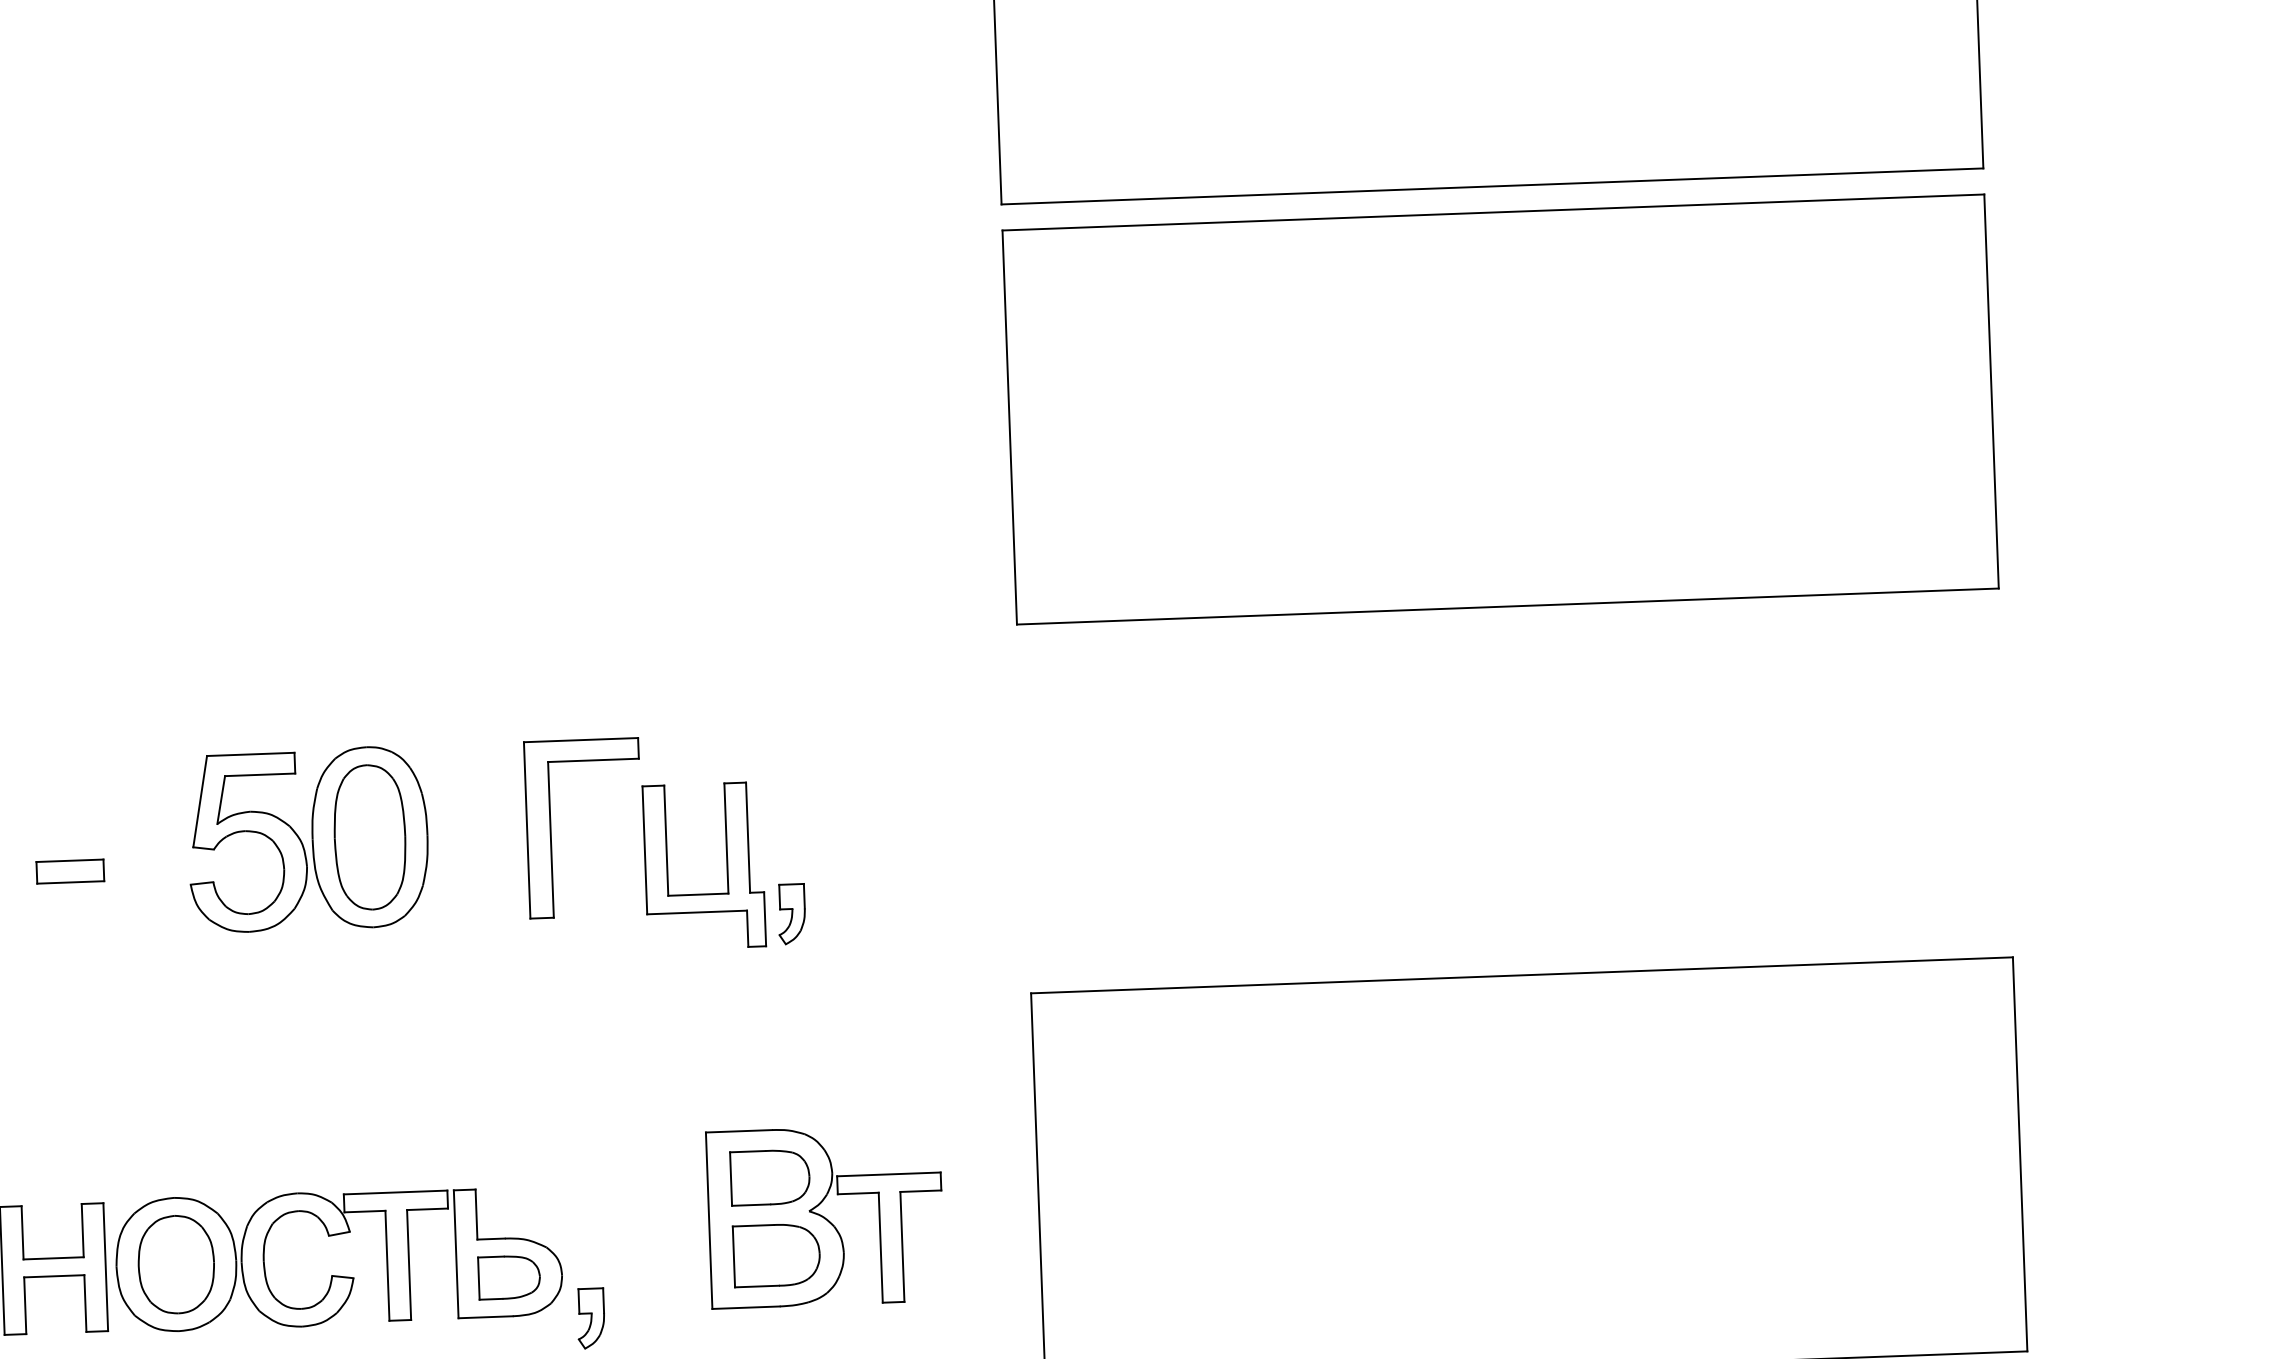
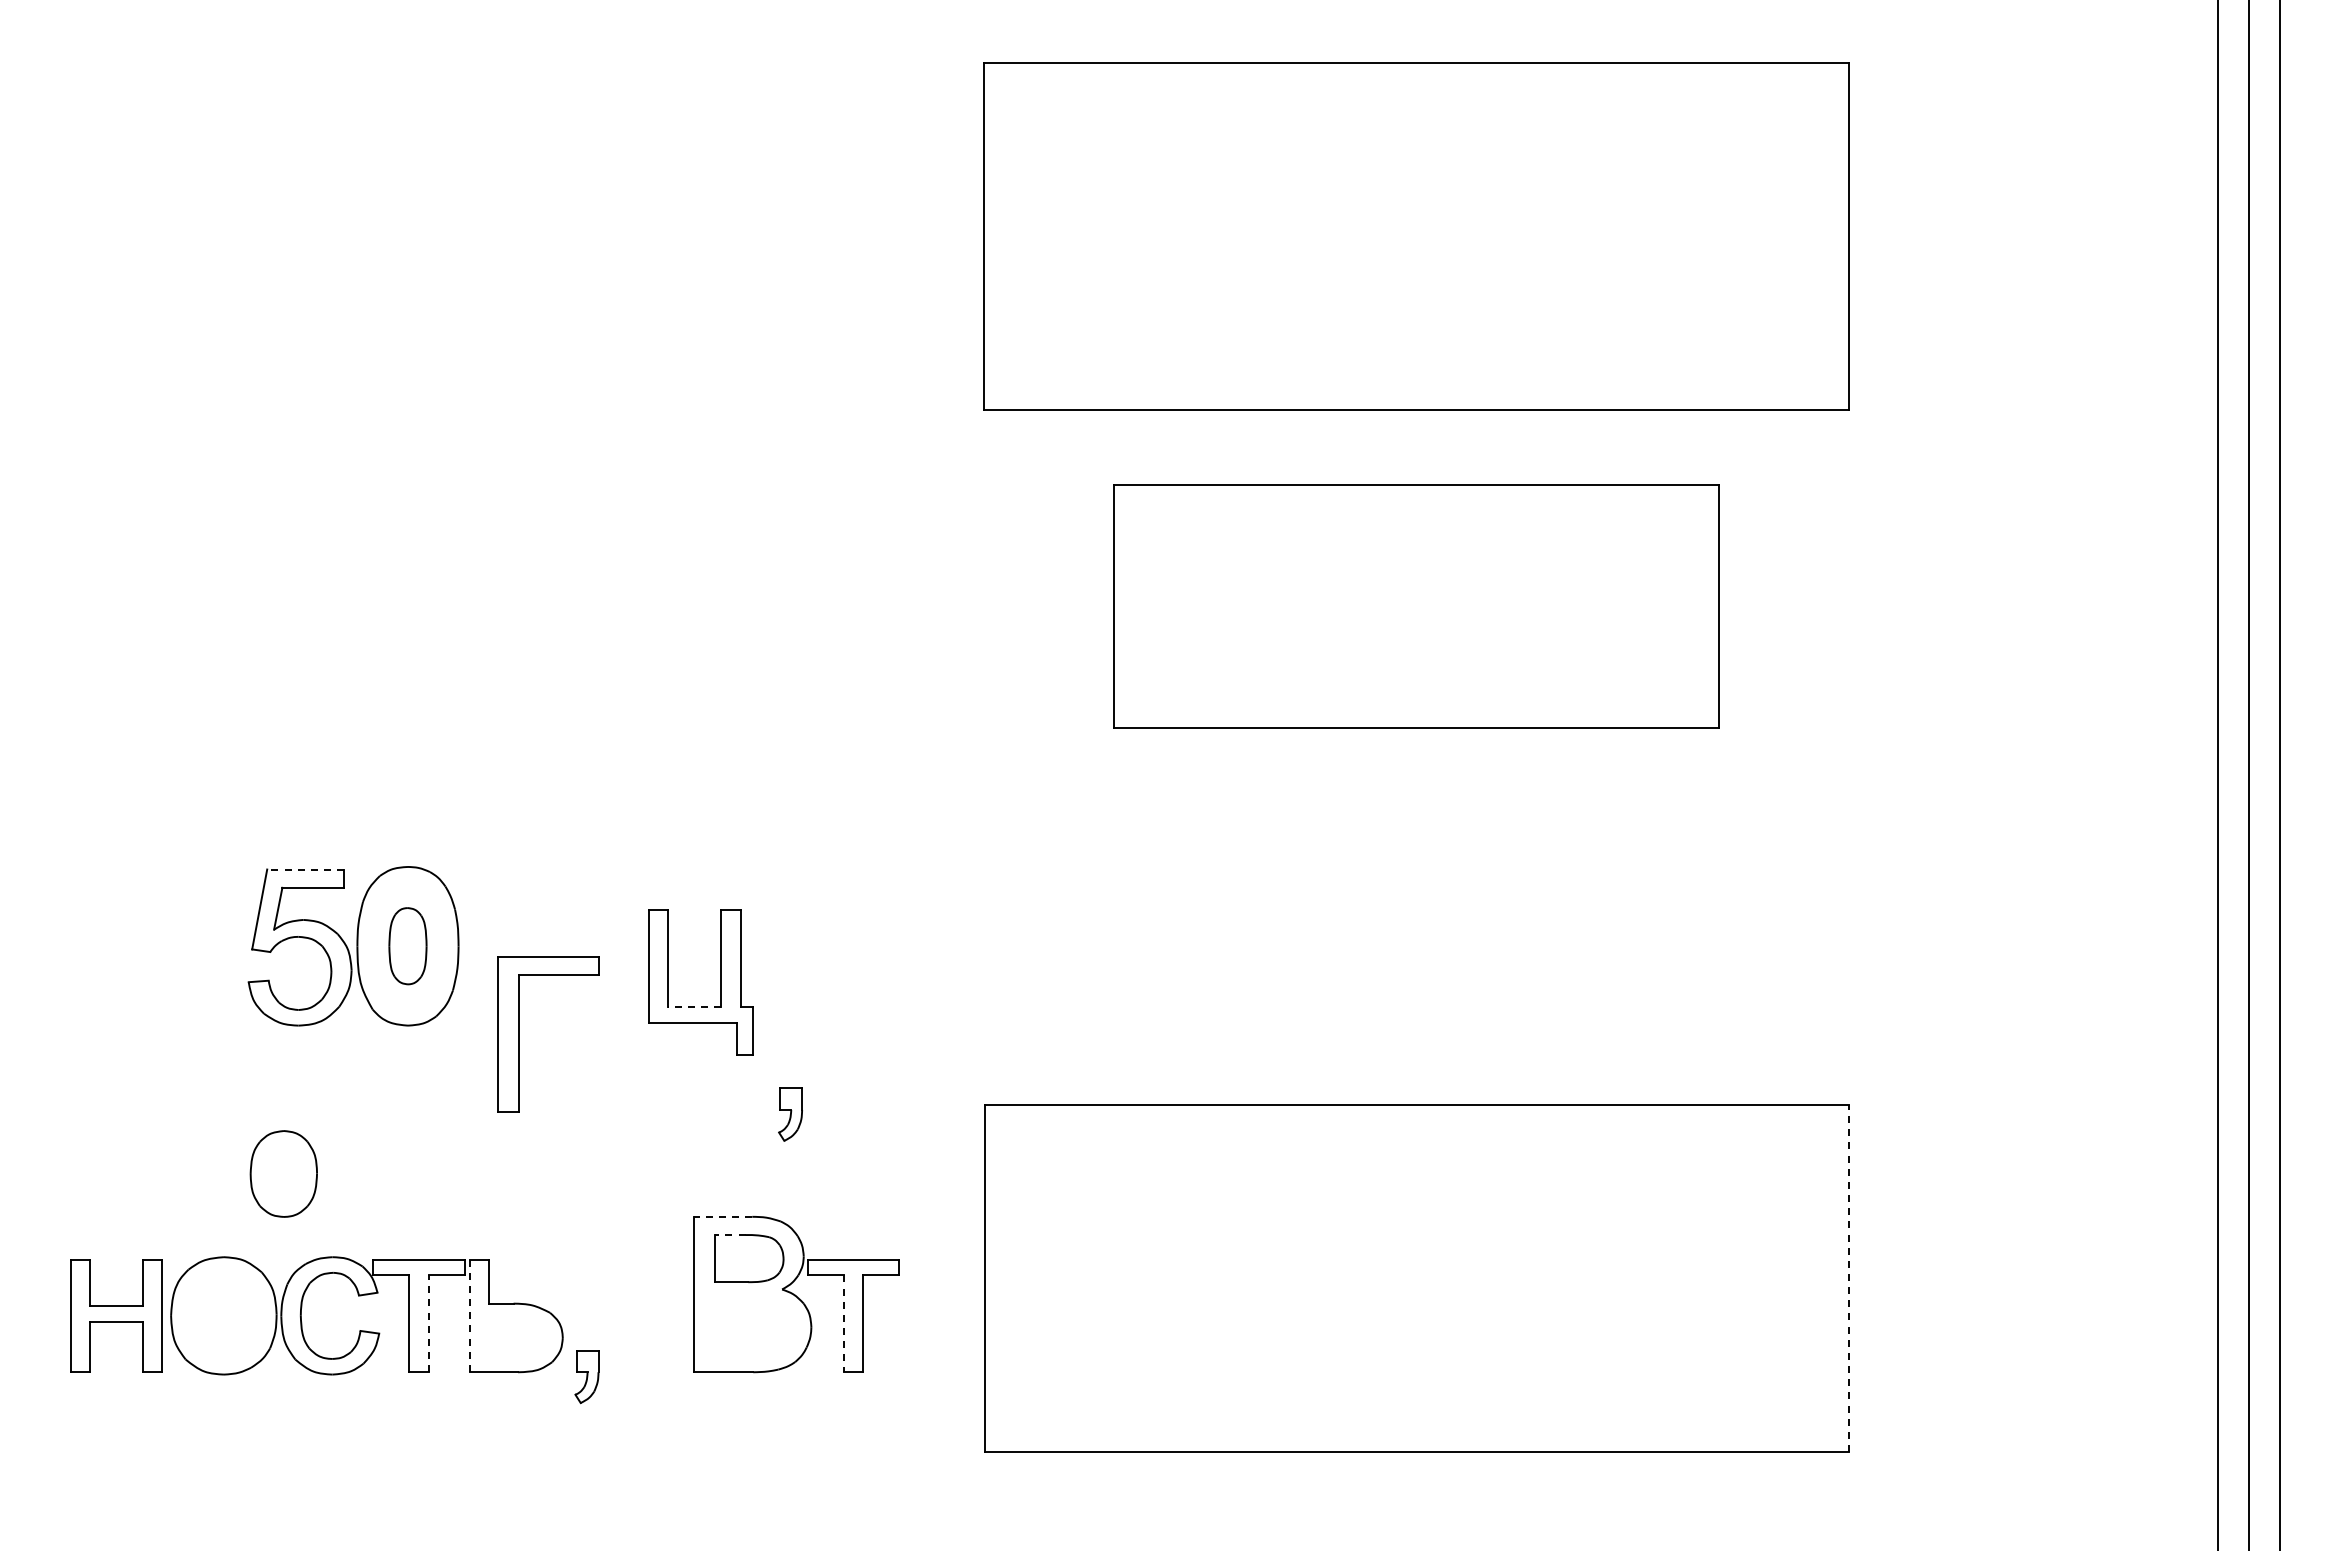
part: (1500, 409) -> (1416, 606), size x0.7
line: (250, 754) -> (305, 869), solid -> dashed
part: (551, 829) -> (519, 1034), moved
part: (369, 836) -> (407, 945), size x0.6
part: (70, 871) -> (143, 966), removed
line: (697, 894) -> (694, 1007), solid -> dashed
part: (791, 914) -> (790, 1114), moved
line: (738, 1130) -> (722, 1216), solid -> dashed
line: (748, 1152) -> (730, 1235), solid -> dashed
line: (2020, 1154) -> (1849, 1278), solid -> dashed
line: (881, 1248) -> (844, 1324), solid -> dashed
line: (456, 1254) -> (470, 1316), solid -> dashed
part: (776, 1254) -> (752, 1326), removed
part: (175, 1264) -> (283, 1173), moved
line: (409, 1264) -> (428, 1323), solid -> dashed
part: (509, 1276) -> (516, 1337), removed

